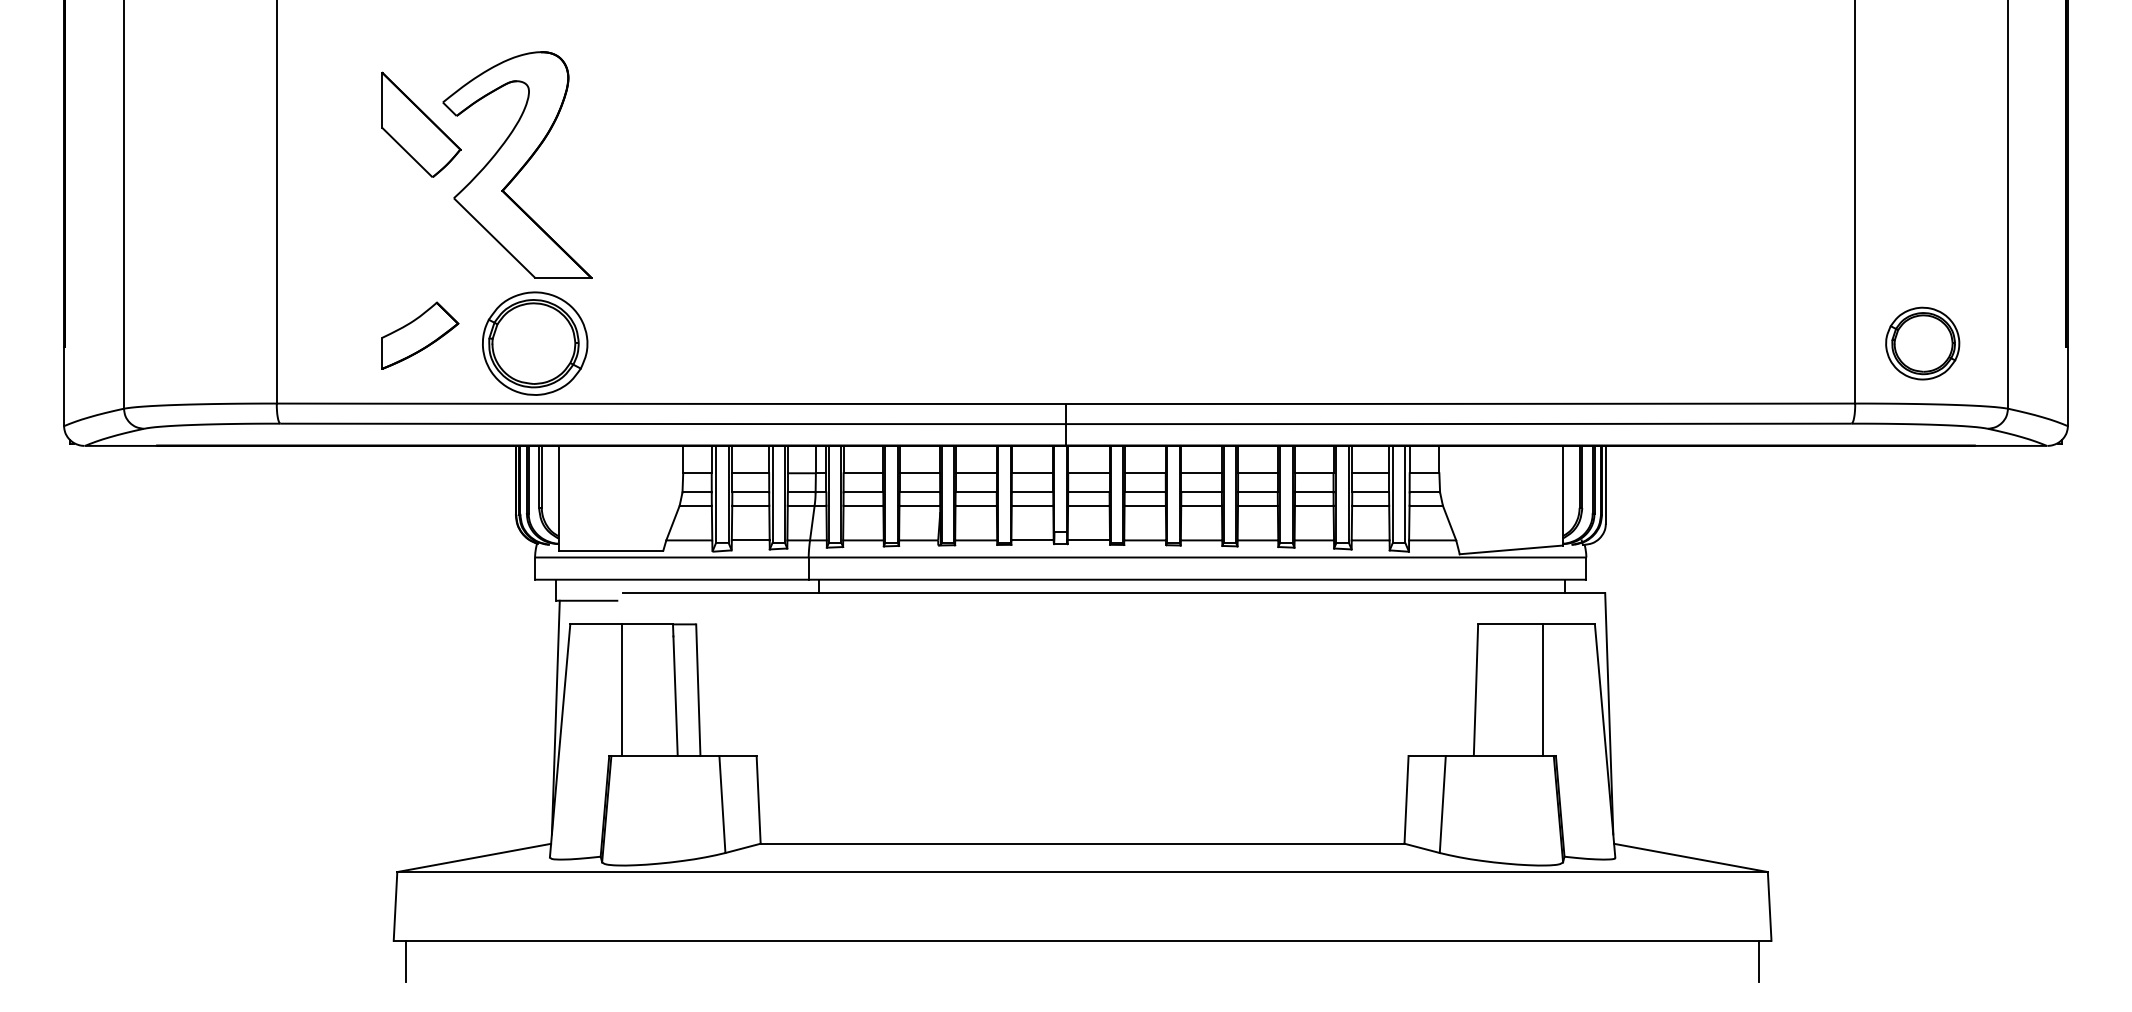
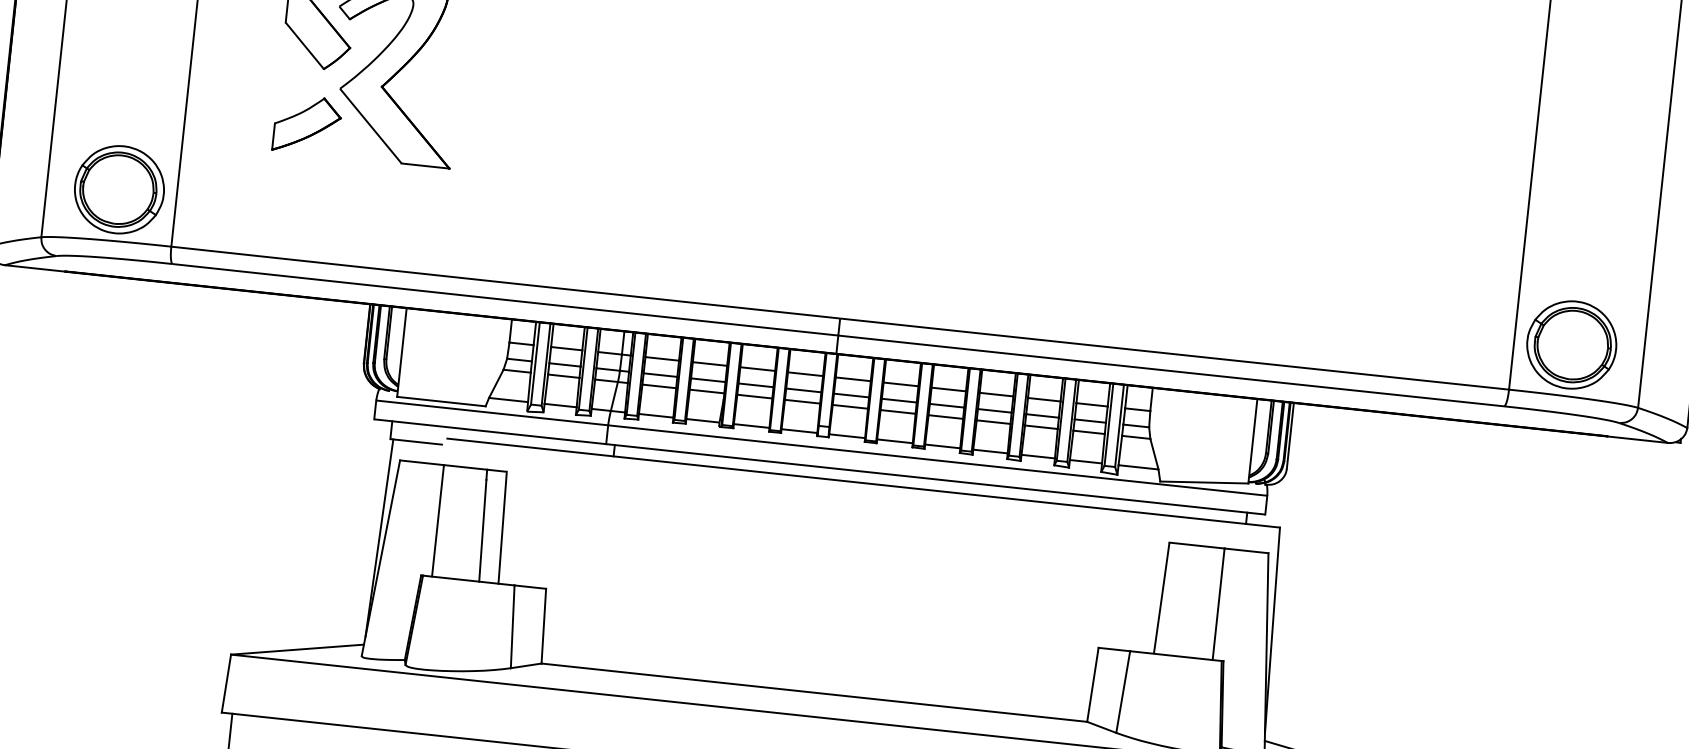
part: (420, 335) -> (307, 124), moved
part: (535, 343) -> (119, 189), moved
part: (1922, 343) -> (1571, 344), size x1.43

